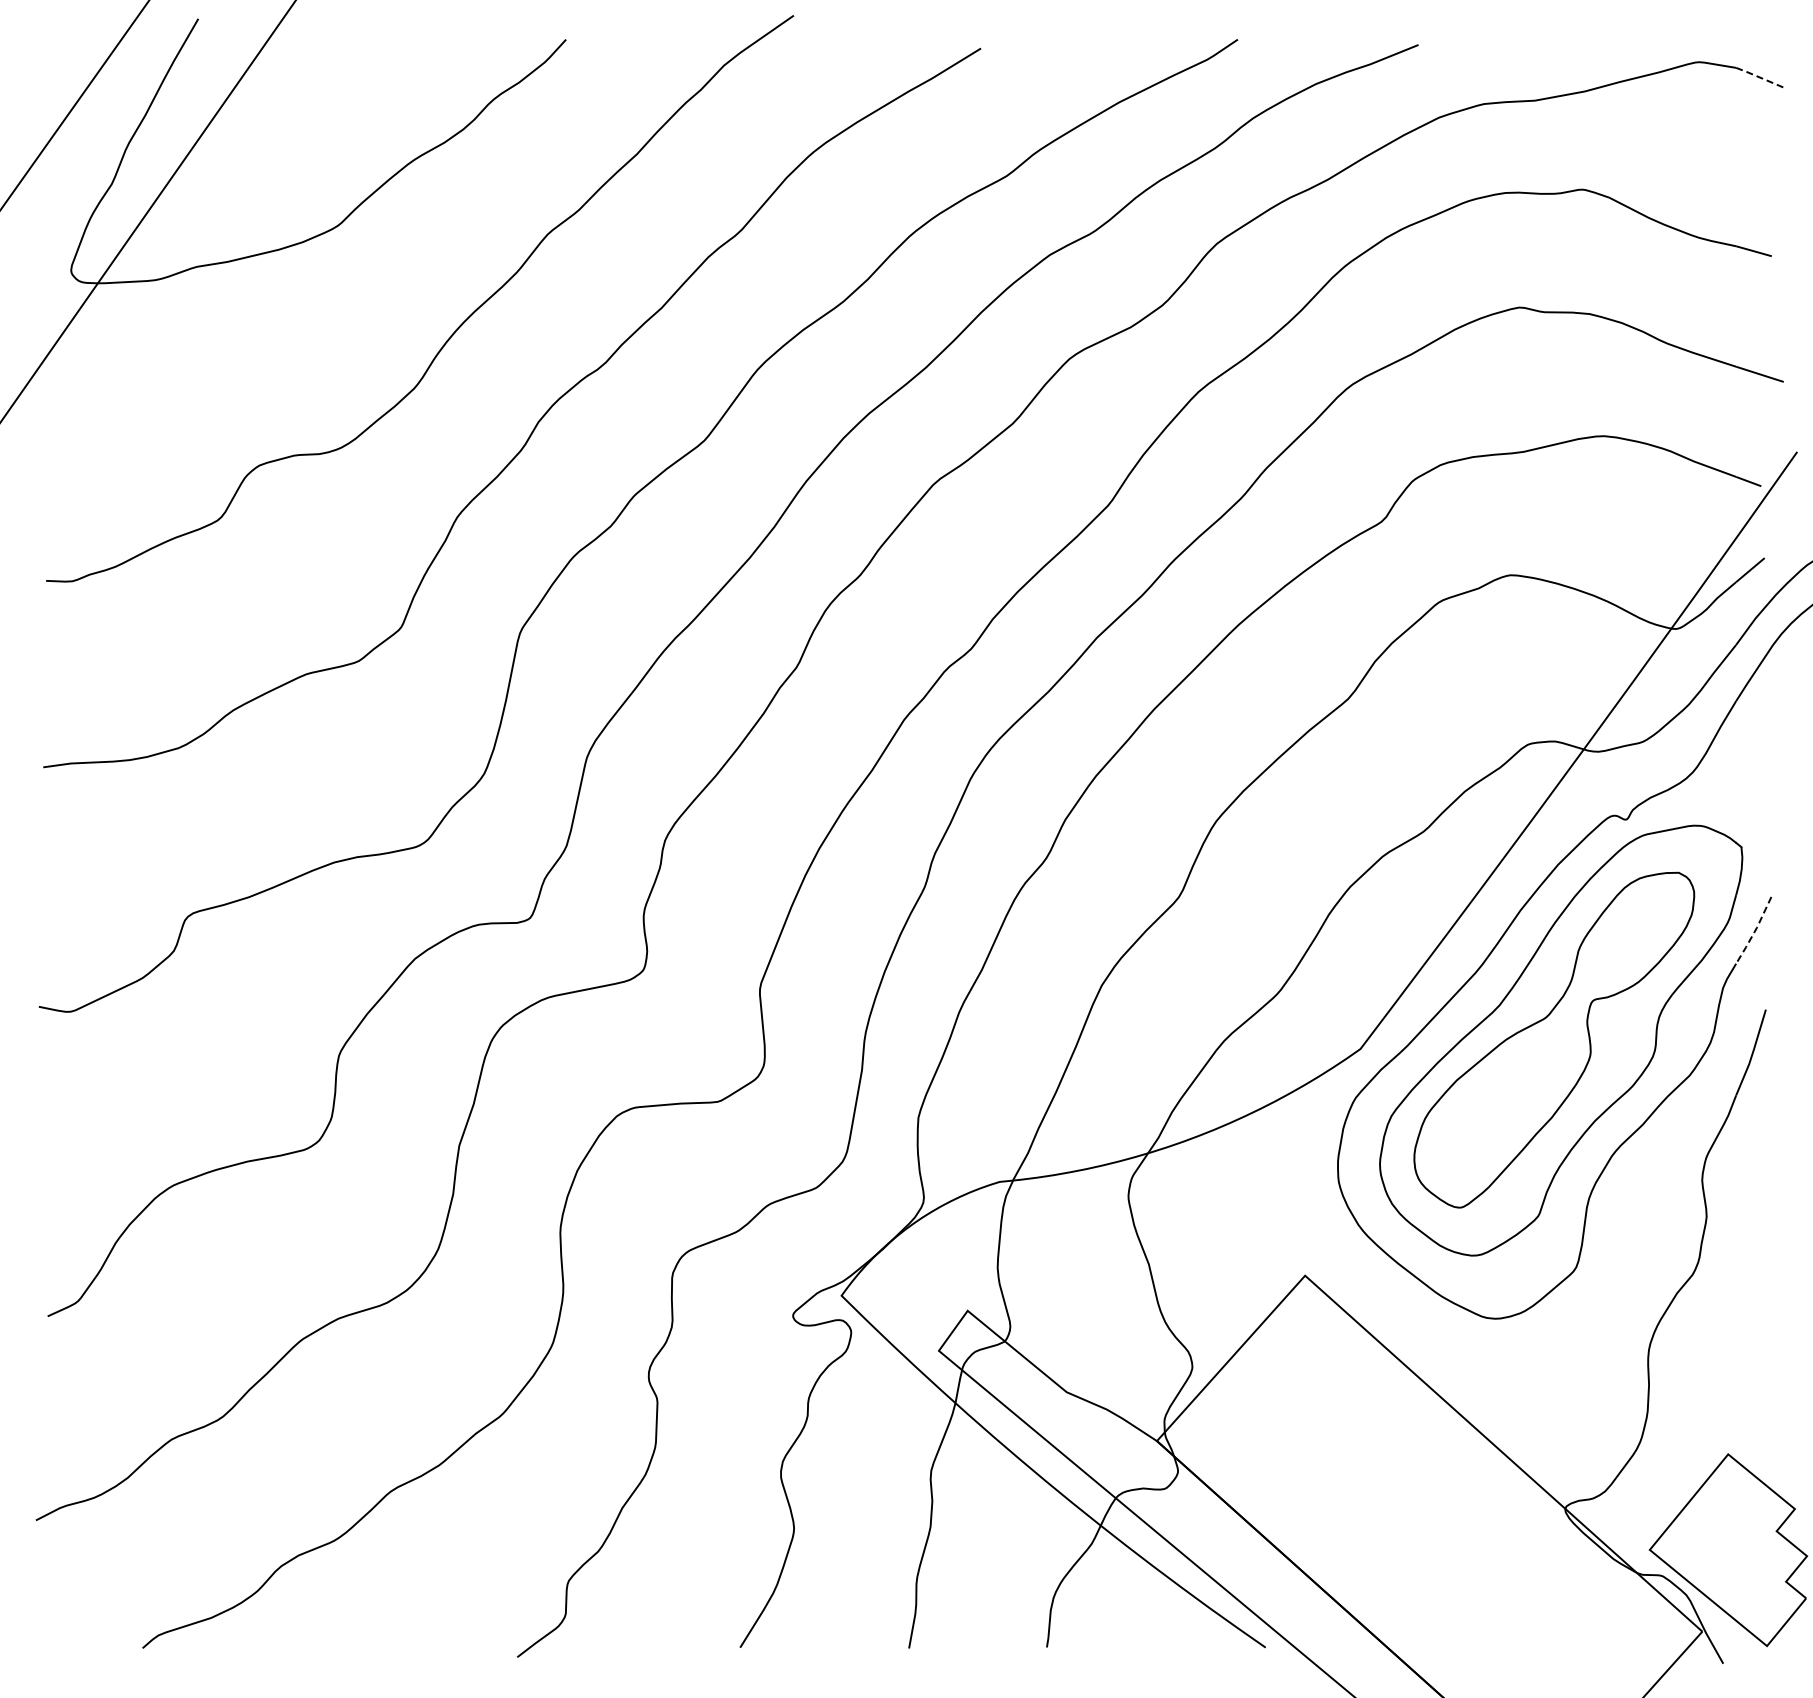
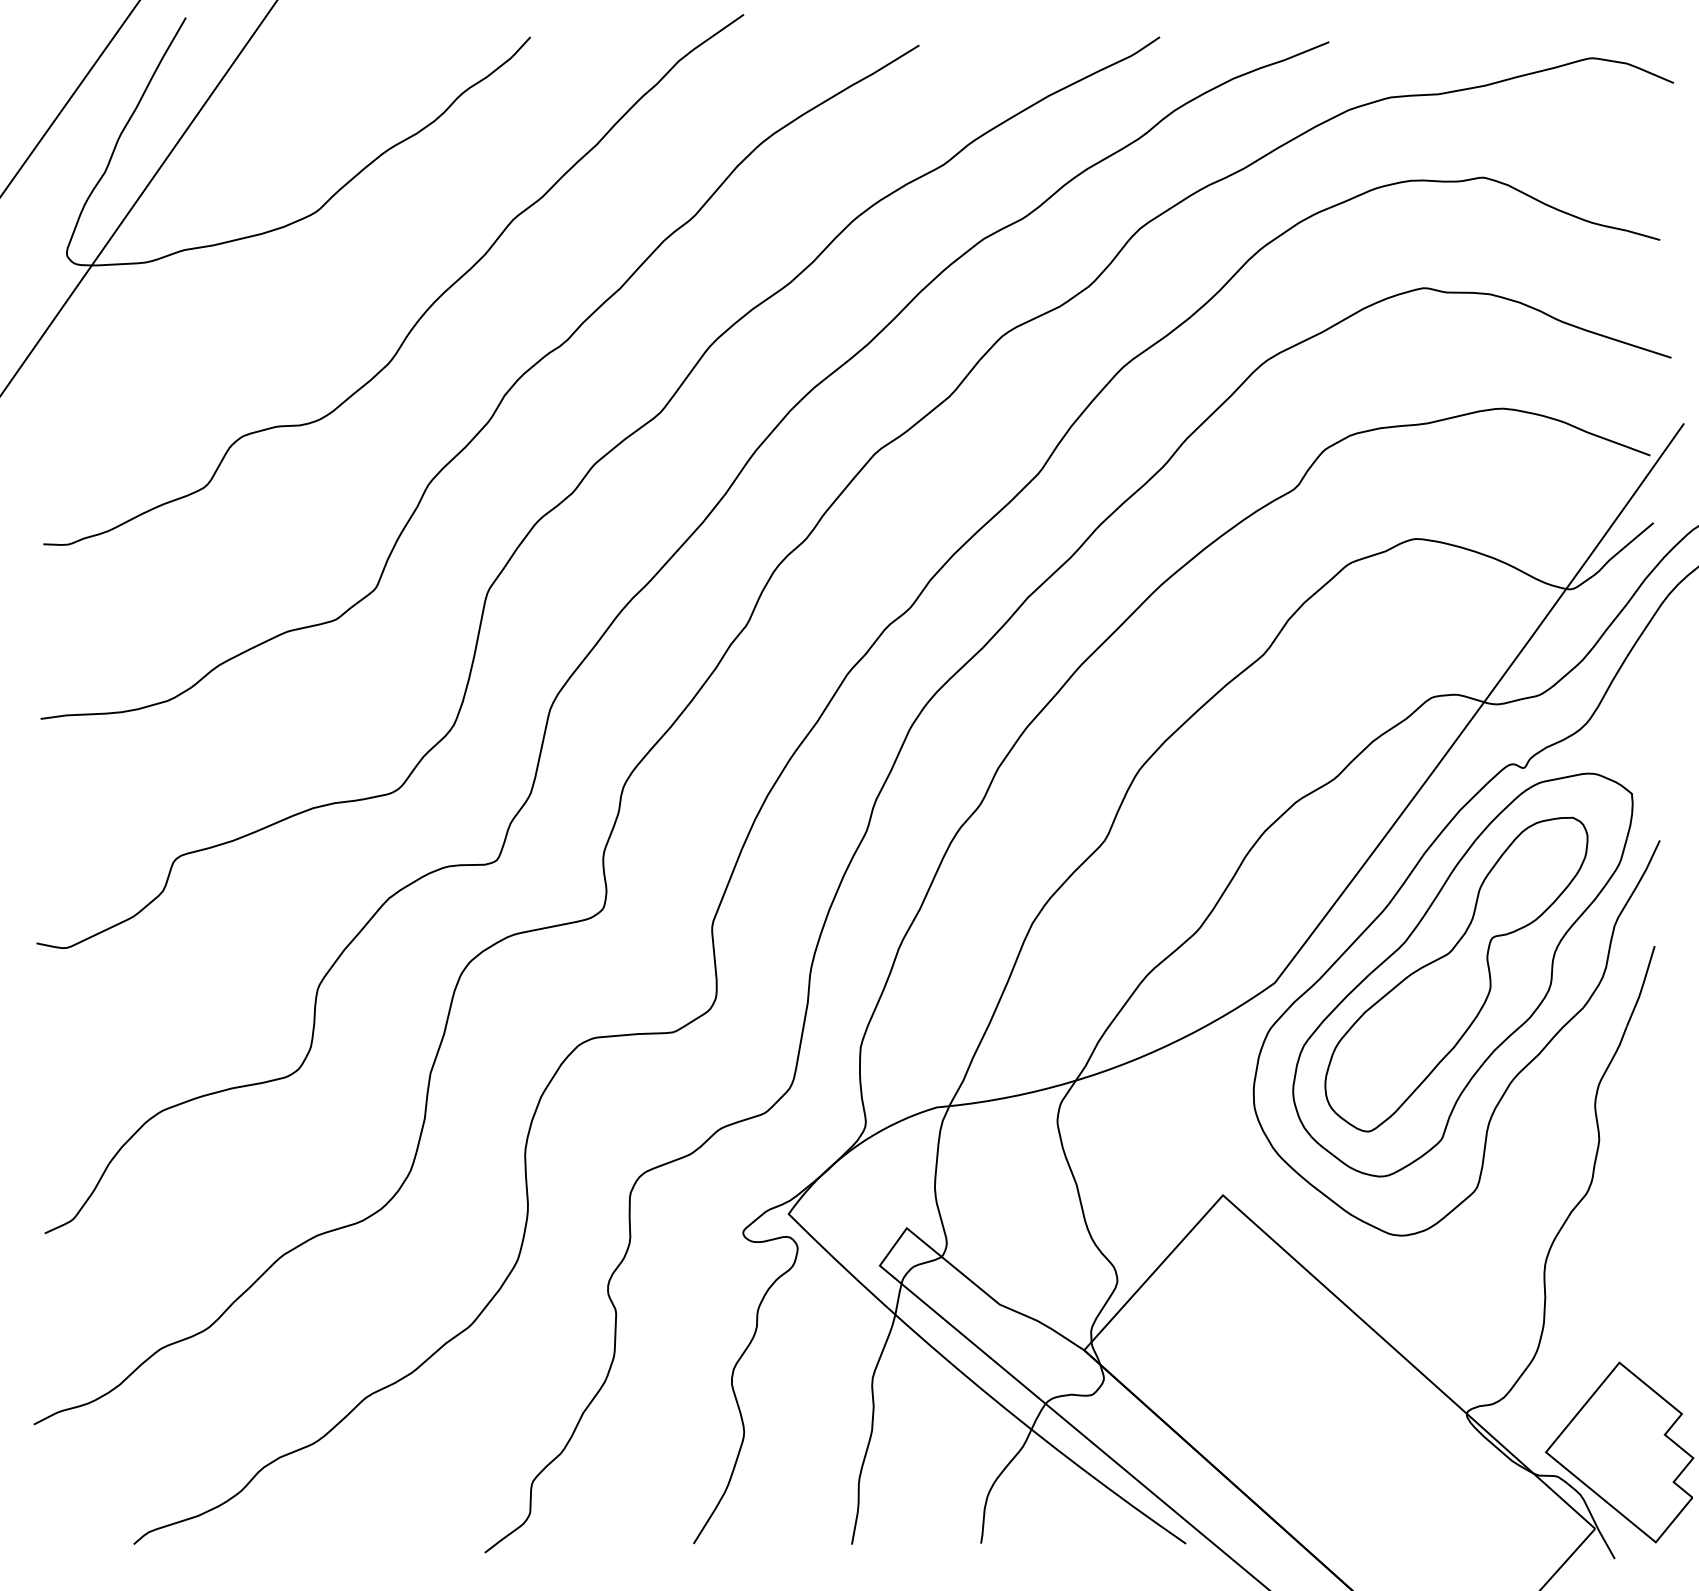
line: (1760, 77) -> (1649, 72), dashed -> solid
line: (1754, 931) -> (1644, 872), dashed -> solid

